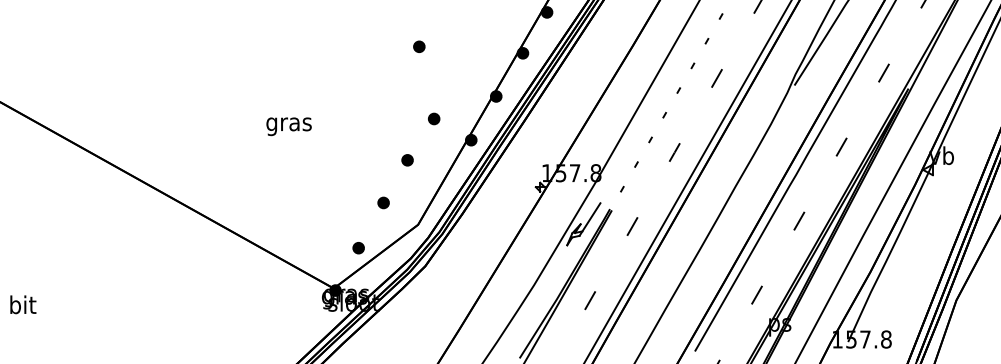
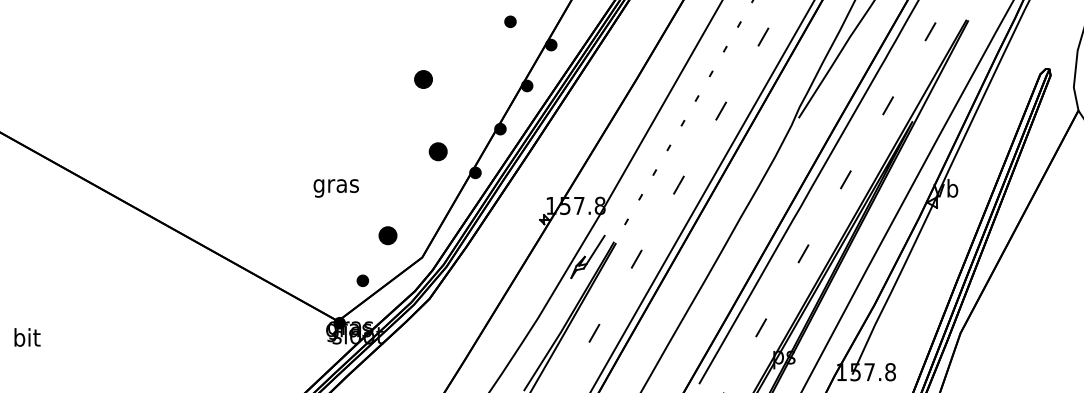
part: (419, 46) -> (423, 79), size x1.6
part: (434, 118) -> (438, 151), size x1.6
text: (288, 126) -> (335, 188), moved
part: (407, 159) -> (411, 192), removed
part: (383, 202) -> (387, 235), size x1.6

